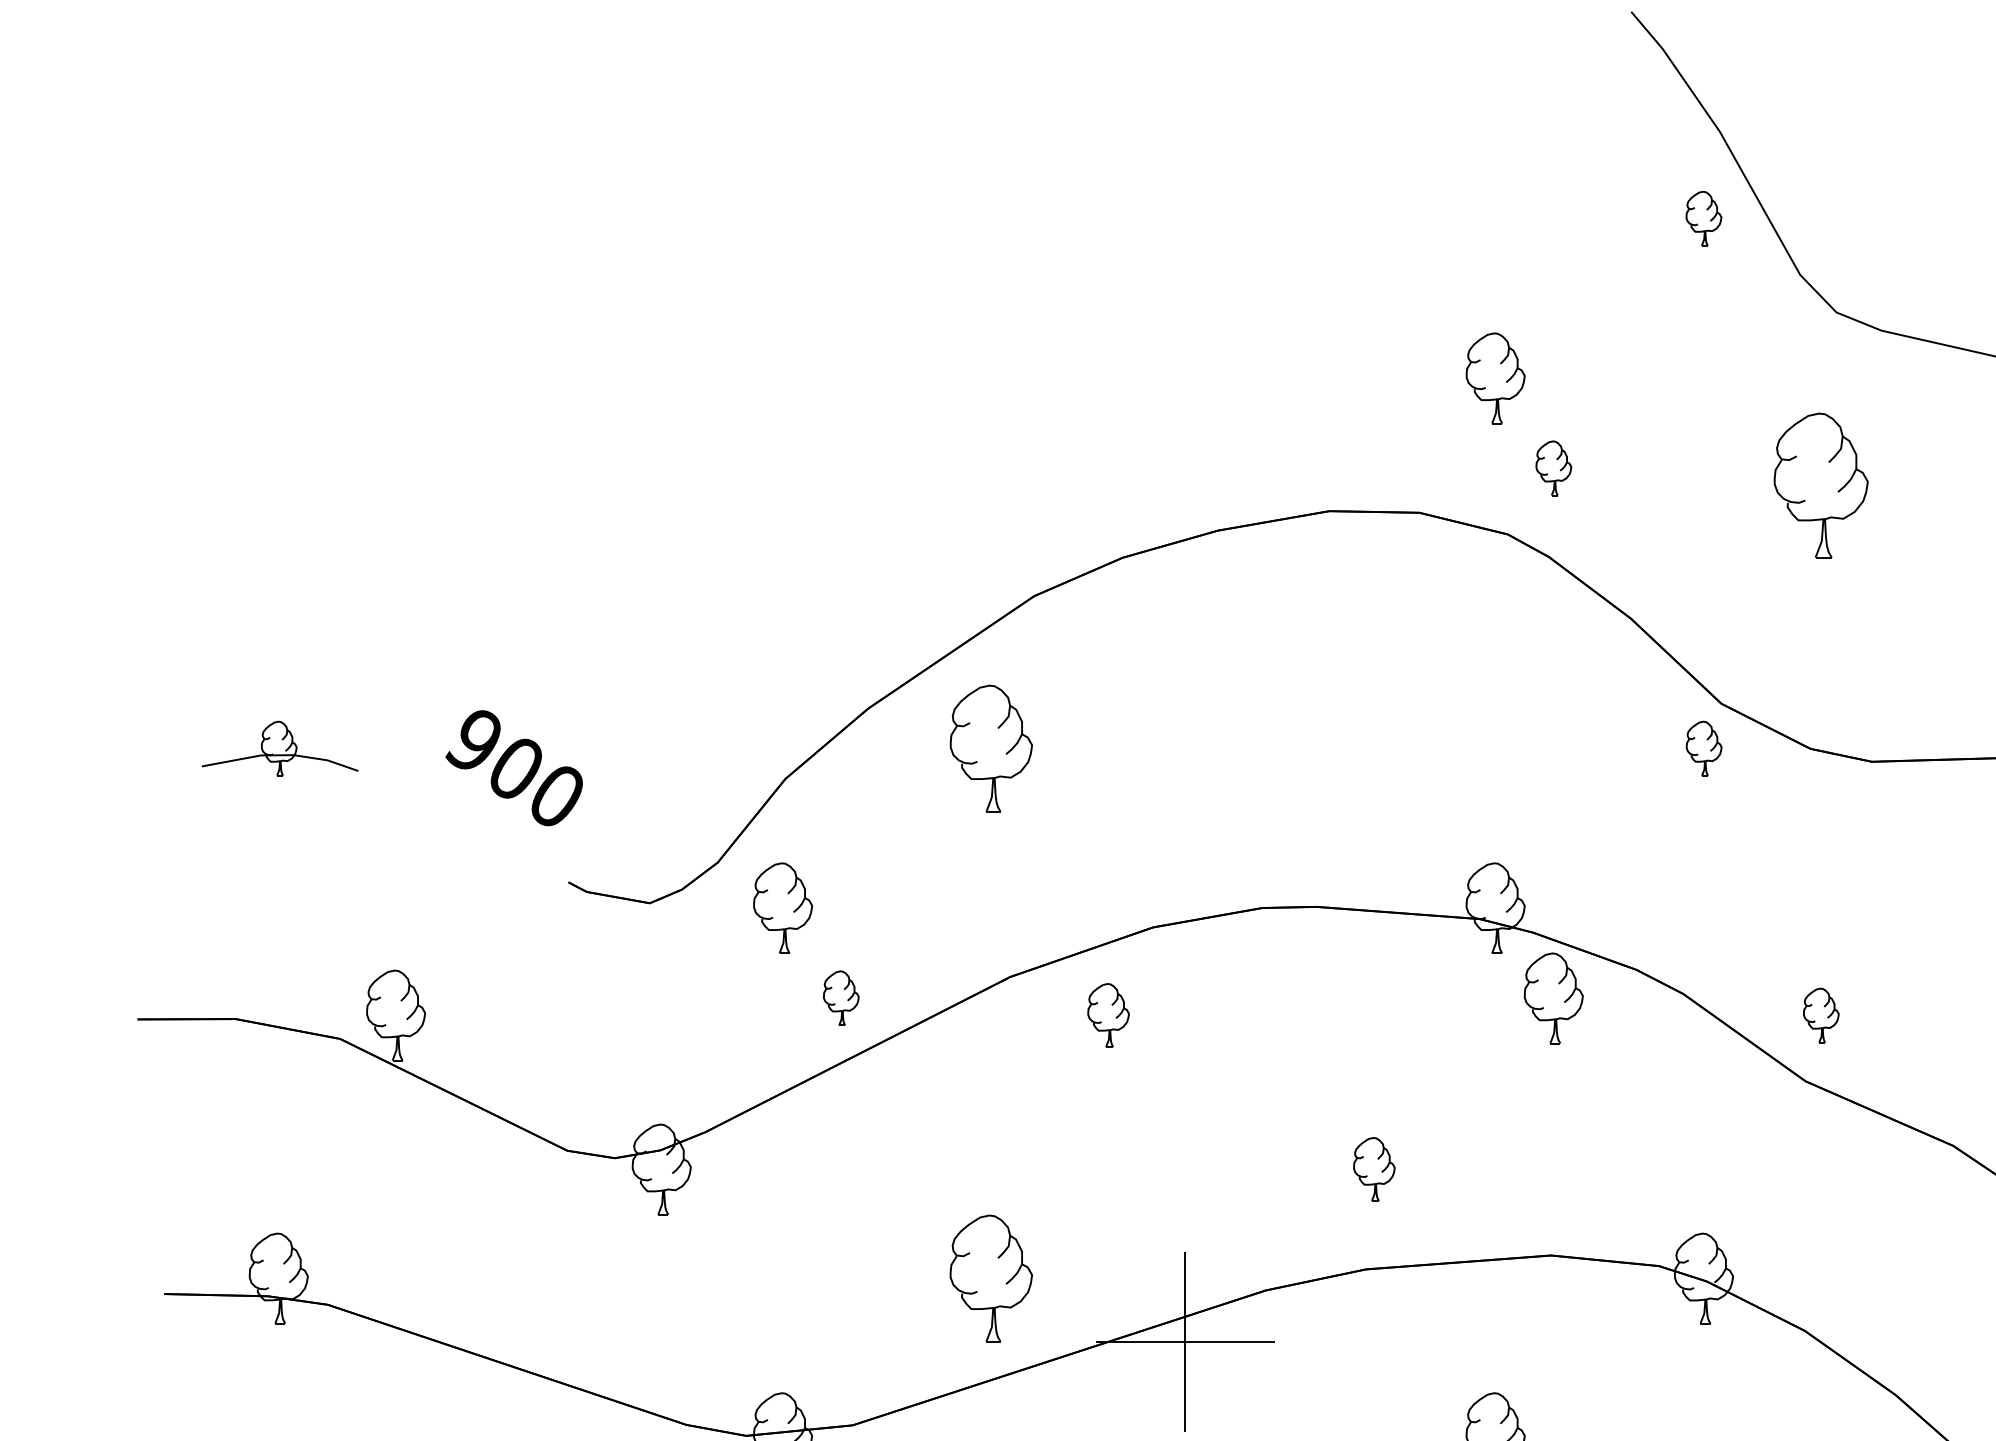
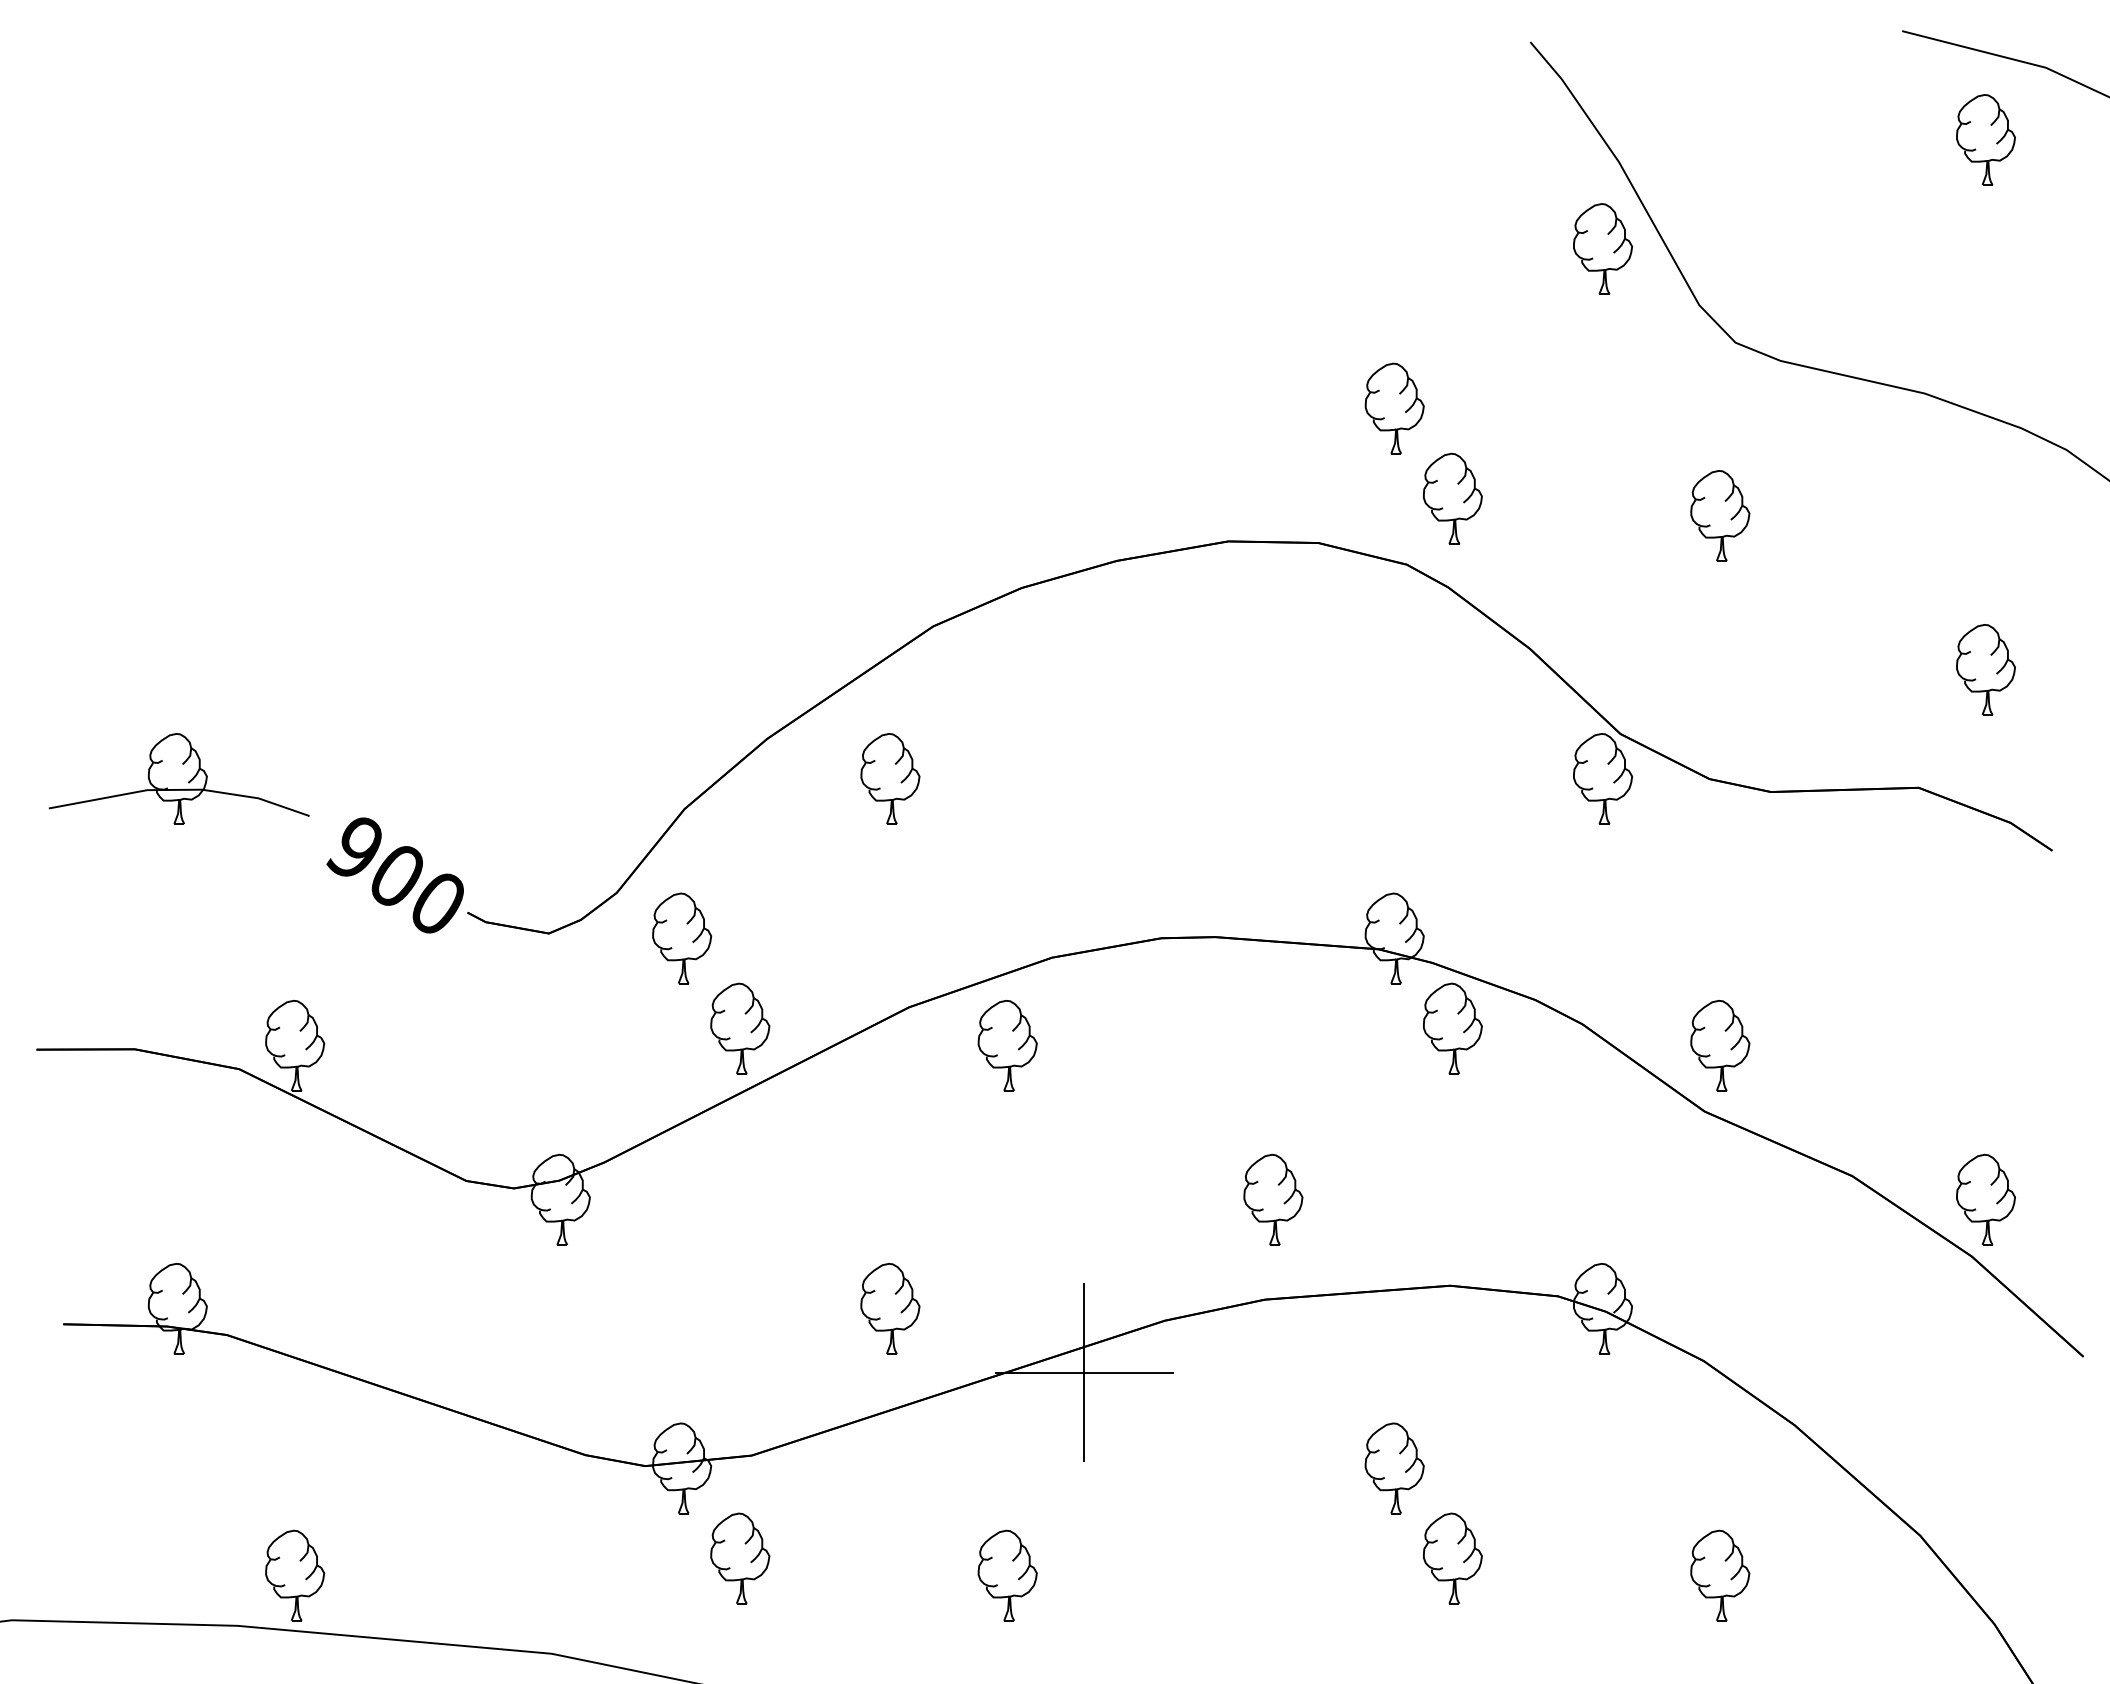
part: (1703, 218) -> (1602, 248), size x1.67
part: (1553, 468) -> (1452, 498), size x1.67
part: (1821, 485) -> (1720, 515), size x0.62
part: (279, 748) -> (178, 778), size x1.67
part: (991, 748) -> (890, 778), size x0.71
part: (1704, 748) -> (1603, 778), size x1.67
text: (513, 768) -> (394, 875), moved
part: (841, 998) -> (740, 1028), size x1.67
part: (1108, 1015) -> (1007, 1045), size x1.43
part: (1821, 1015) -> (1720, 1045), size x1.67
part: (1374, 1169) -> (1273, 1199), size x1.43
part: (991, 1278) -> (890, 1308), size x0.71

